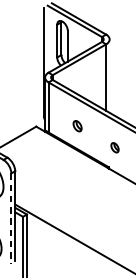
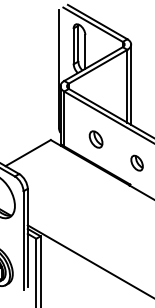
line: (109, 75) -> (131, 84), added
part: (77, 126) -> (95, 139), size x1.43
part: (114, 147) -> (136, 162), size x1.43
line: (11, 219) -> (23, 241), dashed -> solid

